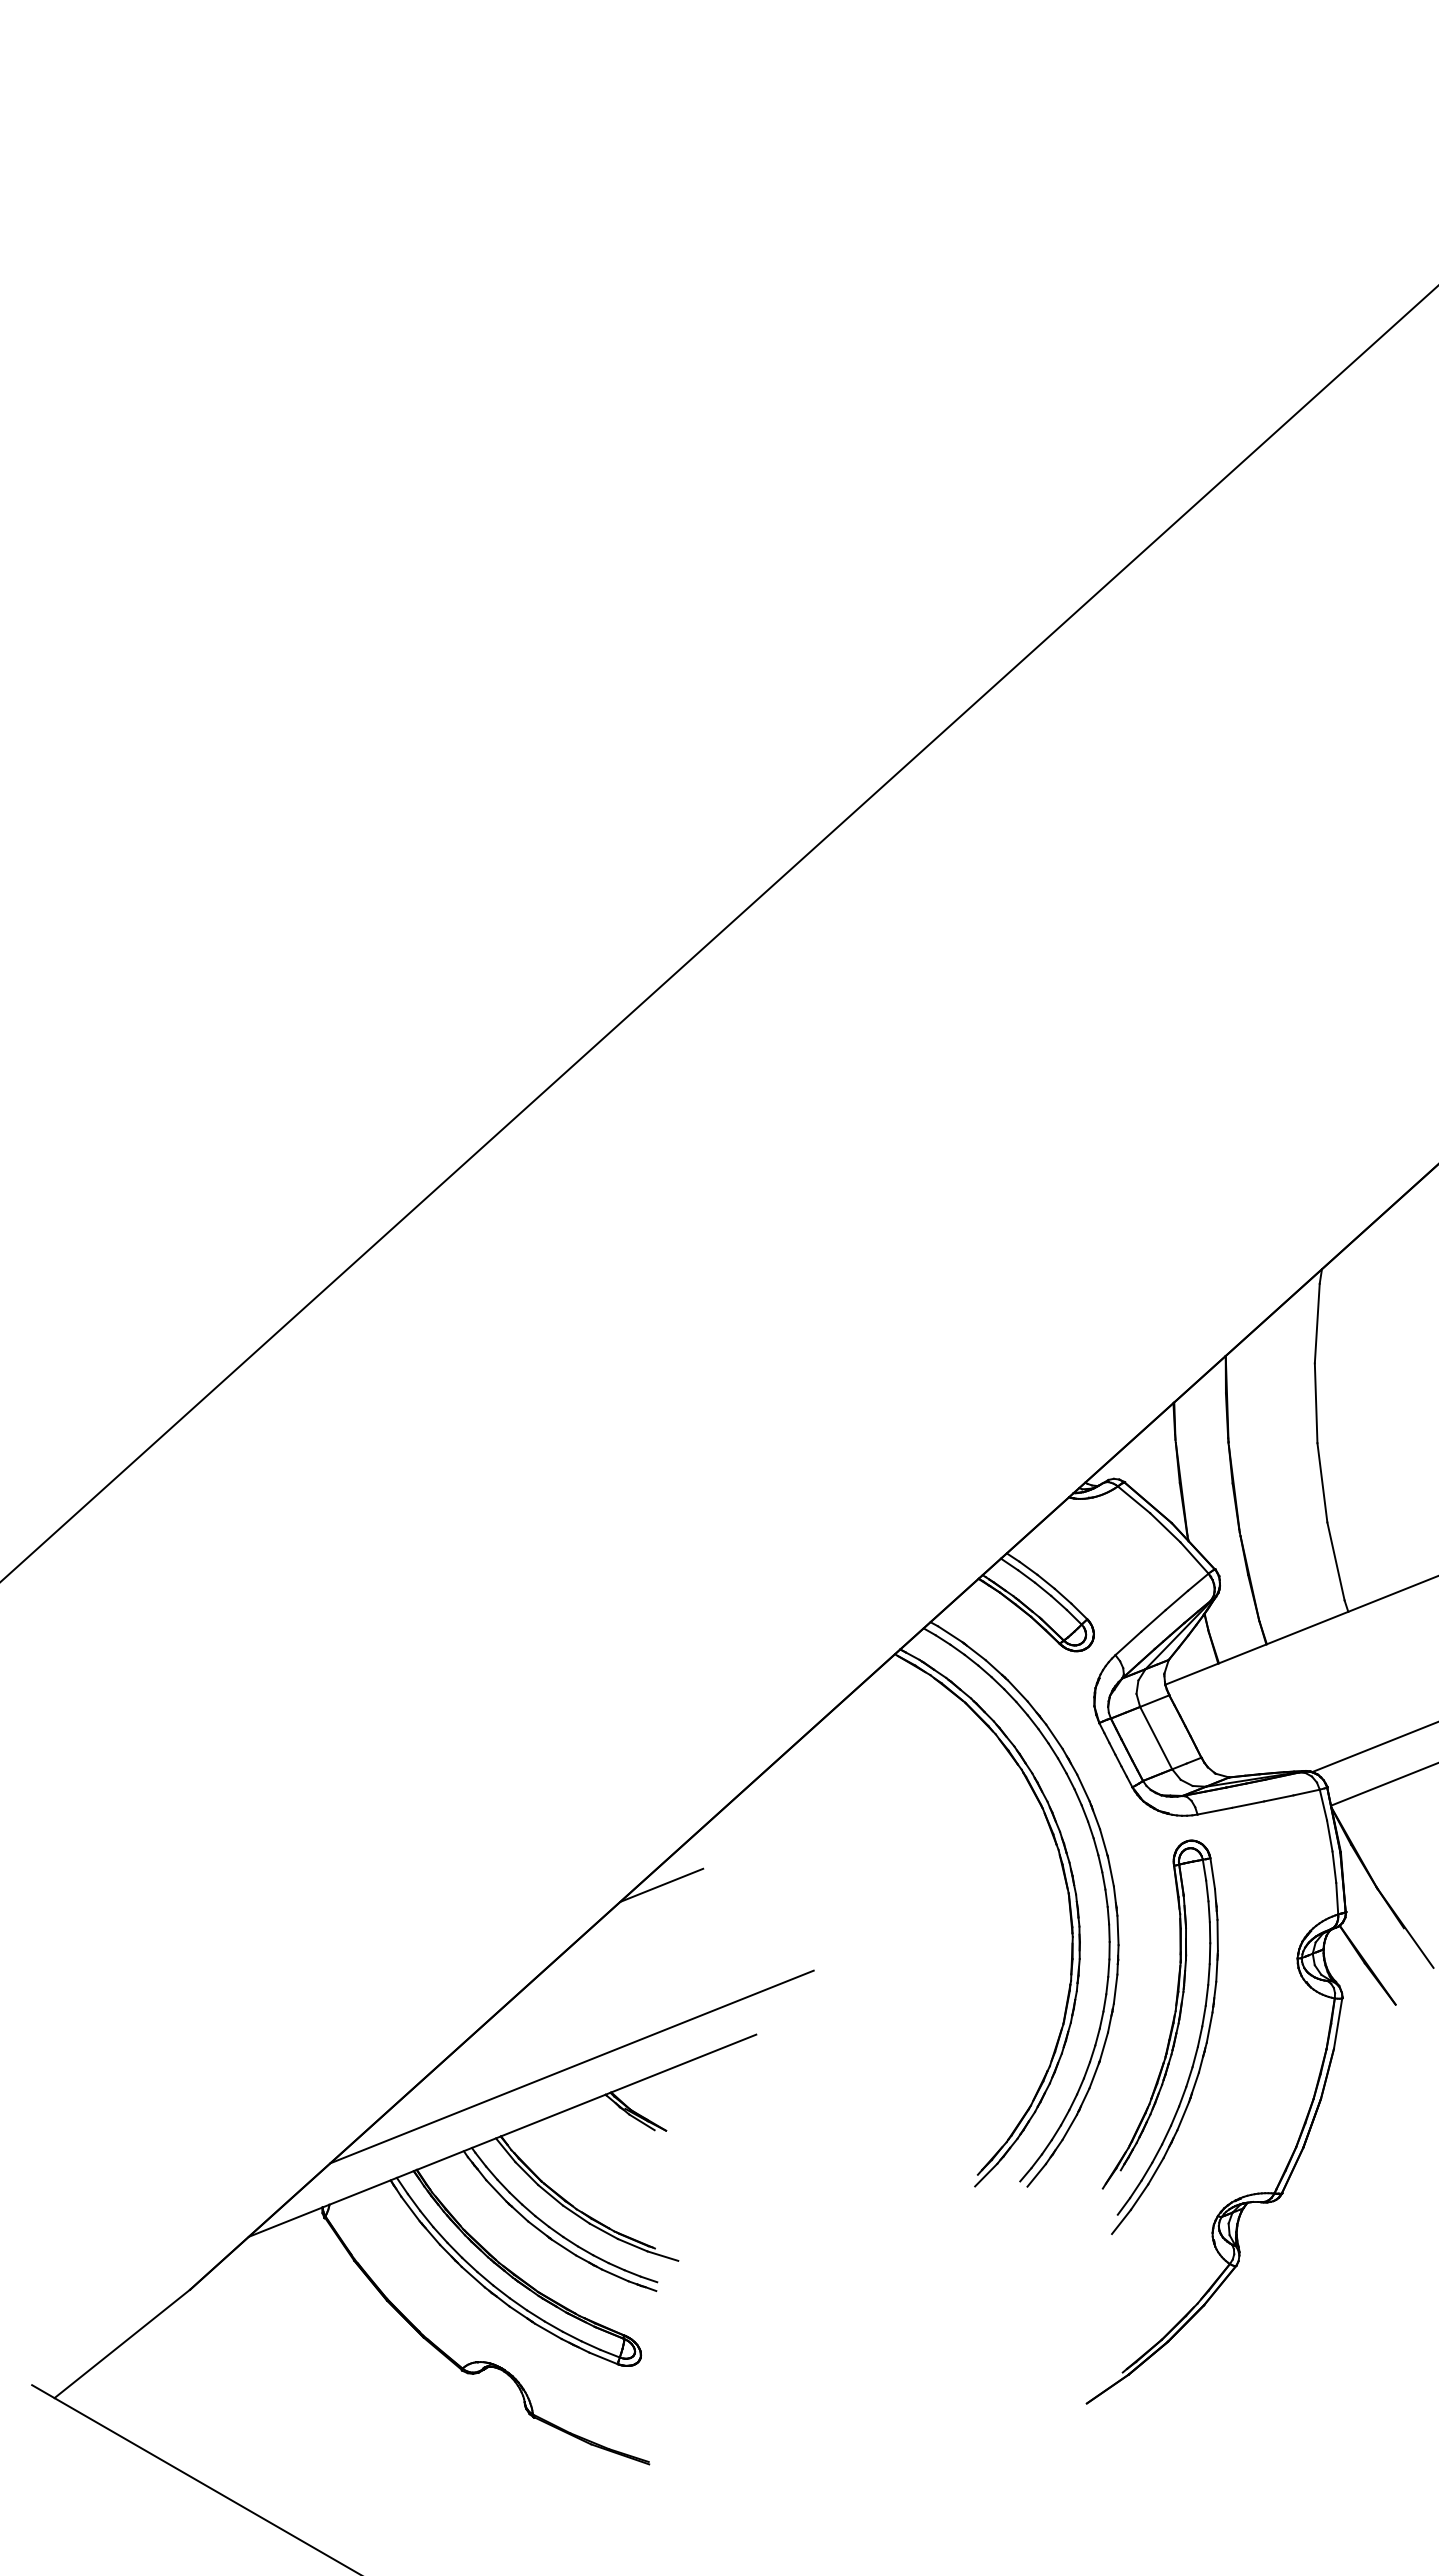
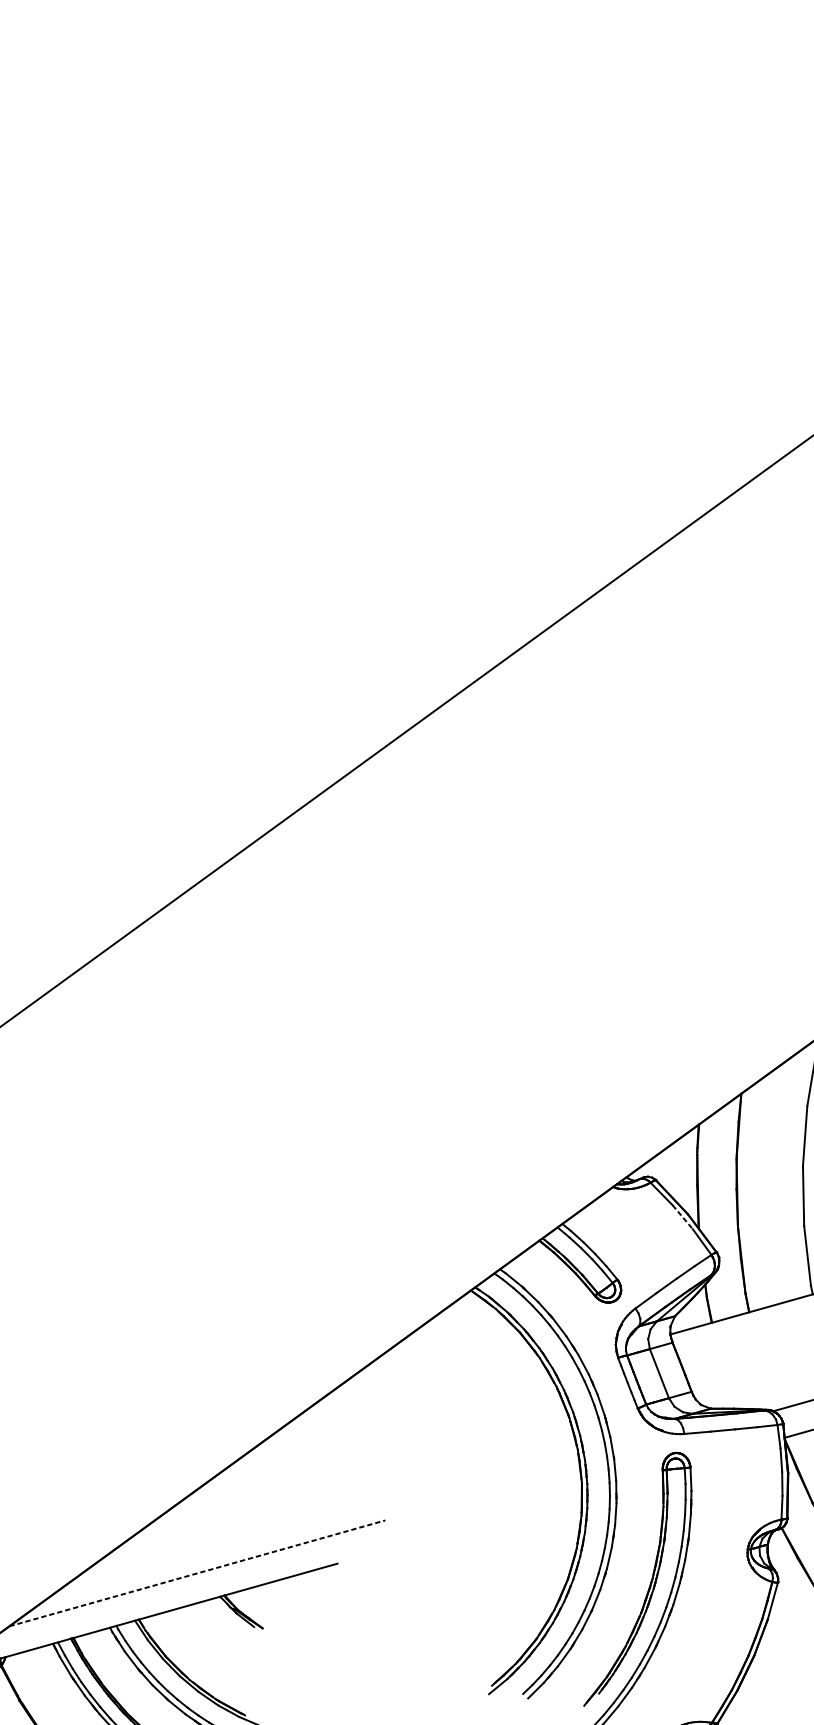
line: (1165, 1528) -> (682, 1217), solid -> dashed
line: (661, 1884) -> (278, 1444), removed
line: (572, 2066) -> (197, 1573), solid -> dashed

